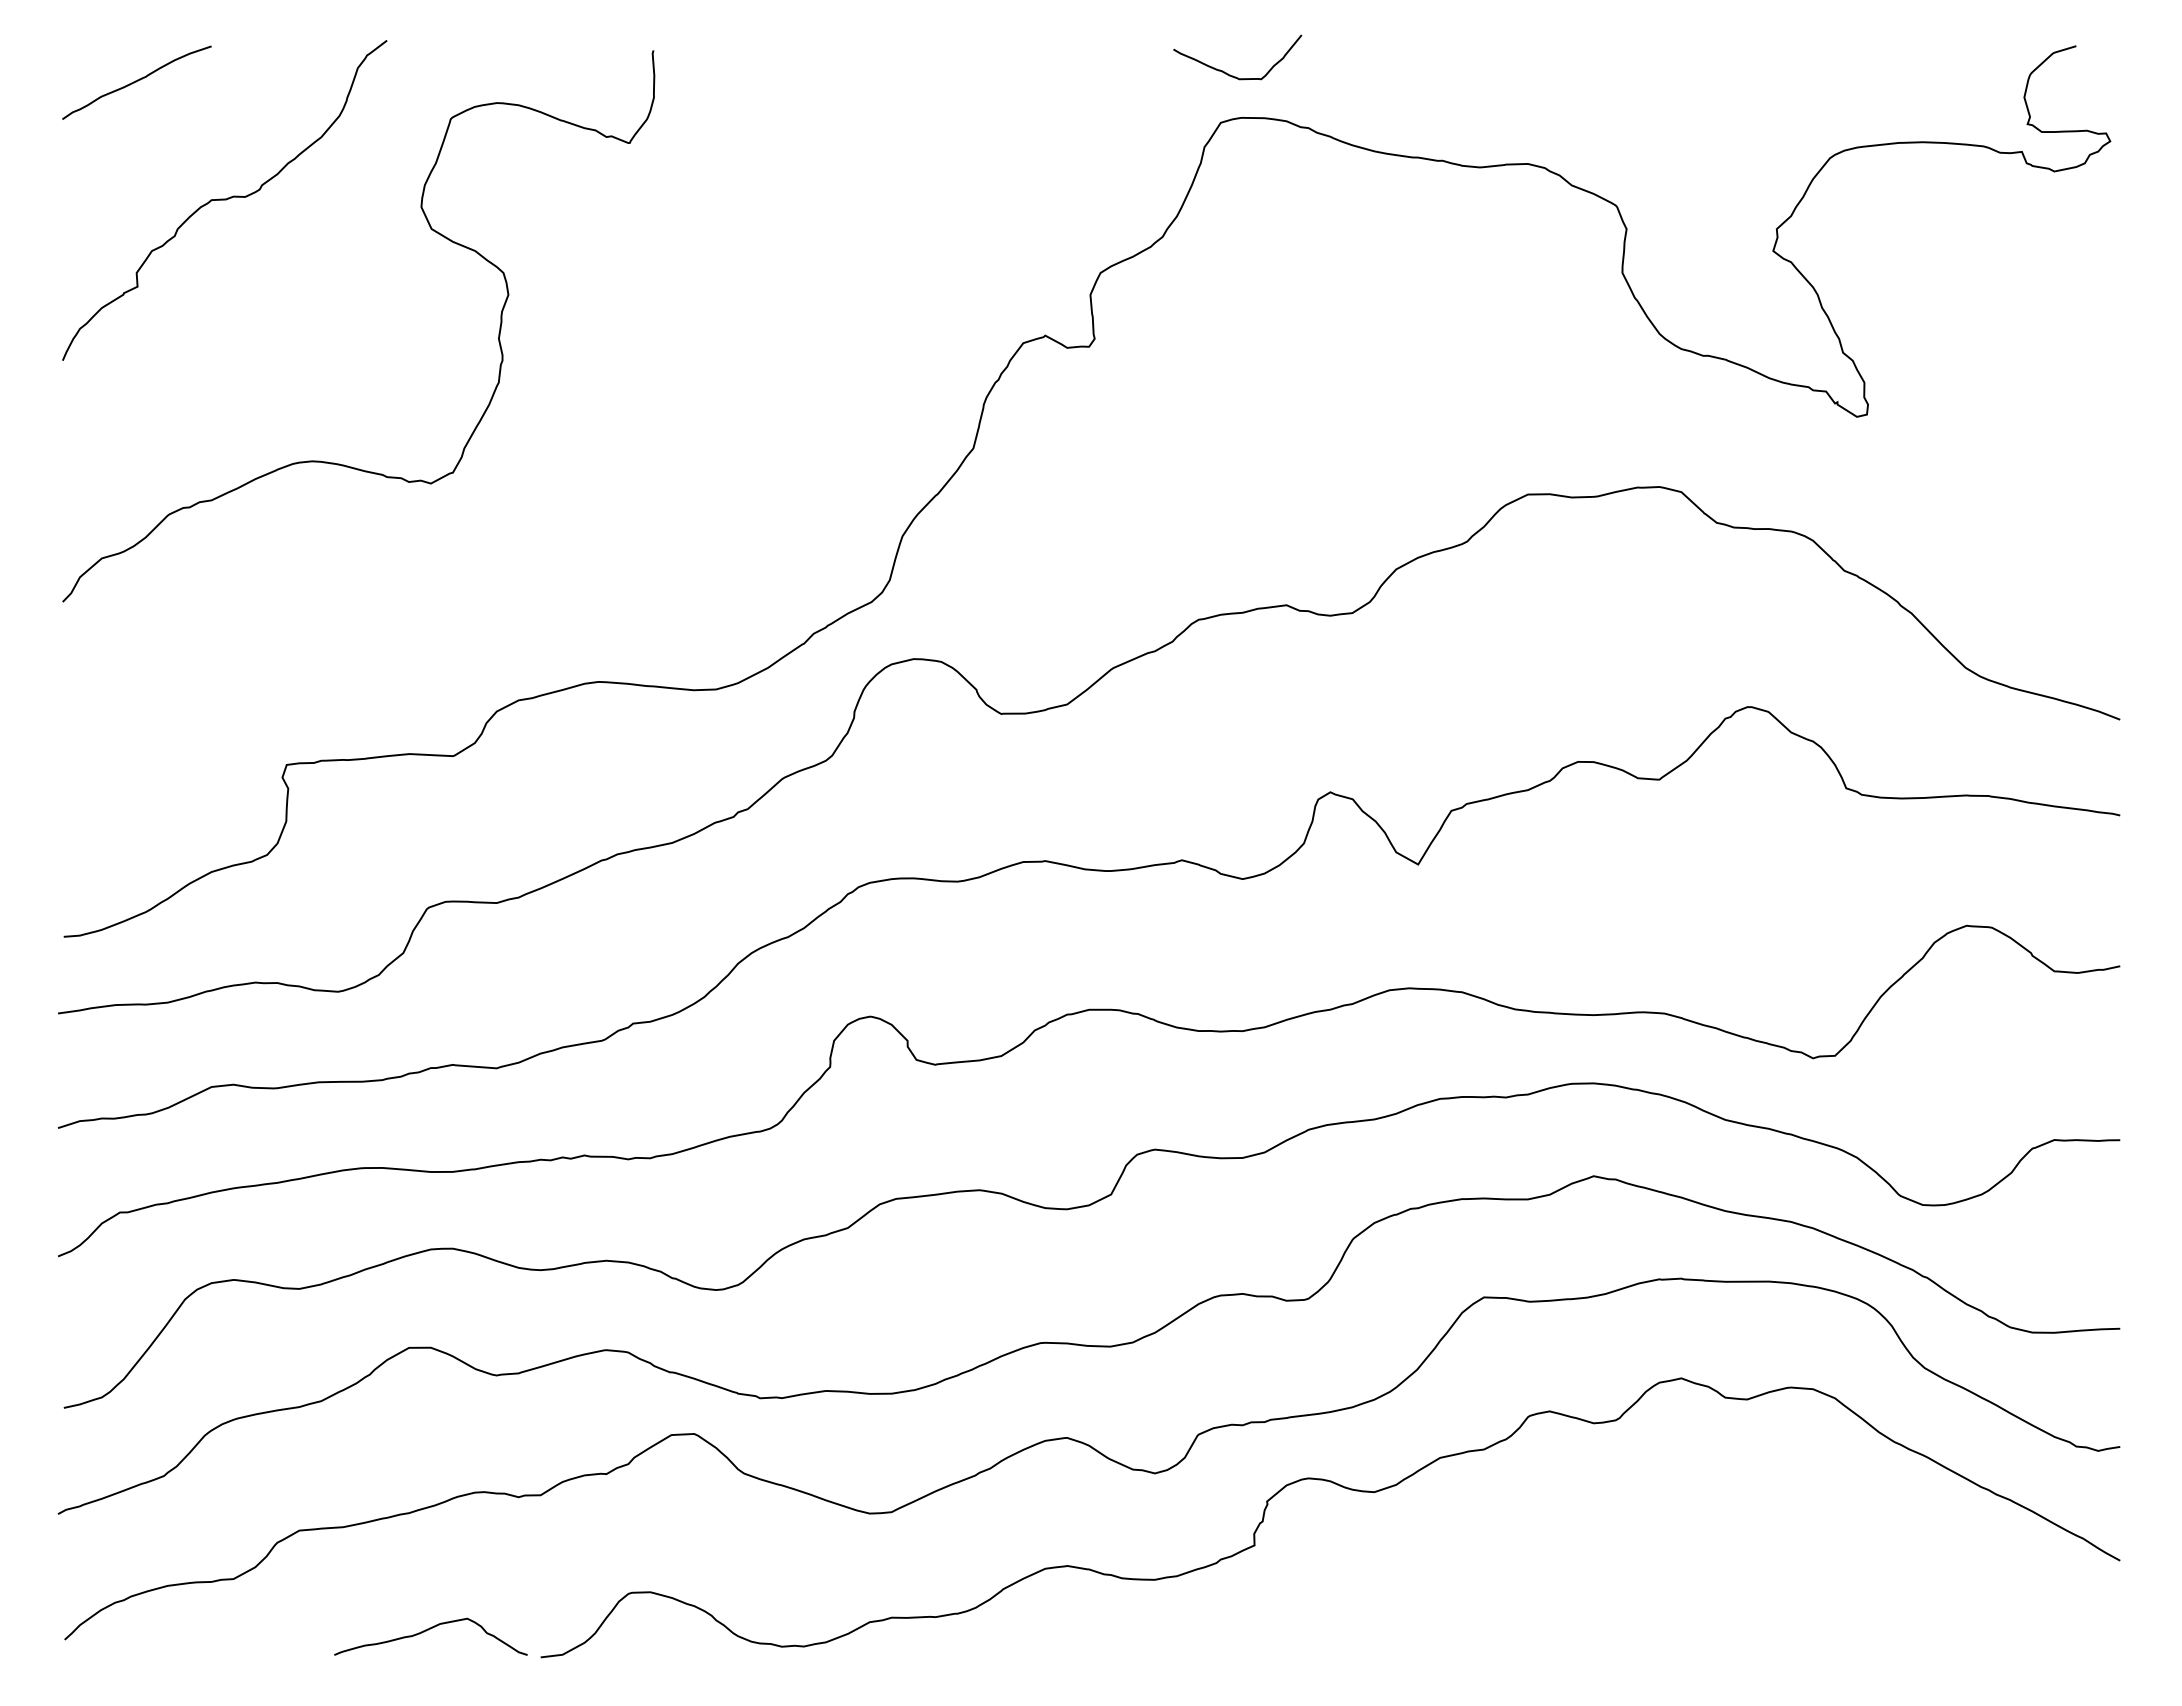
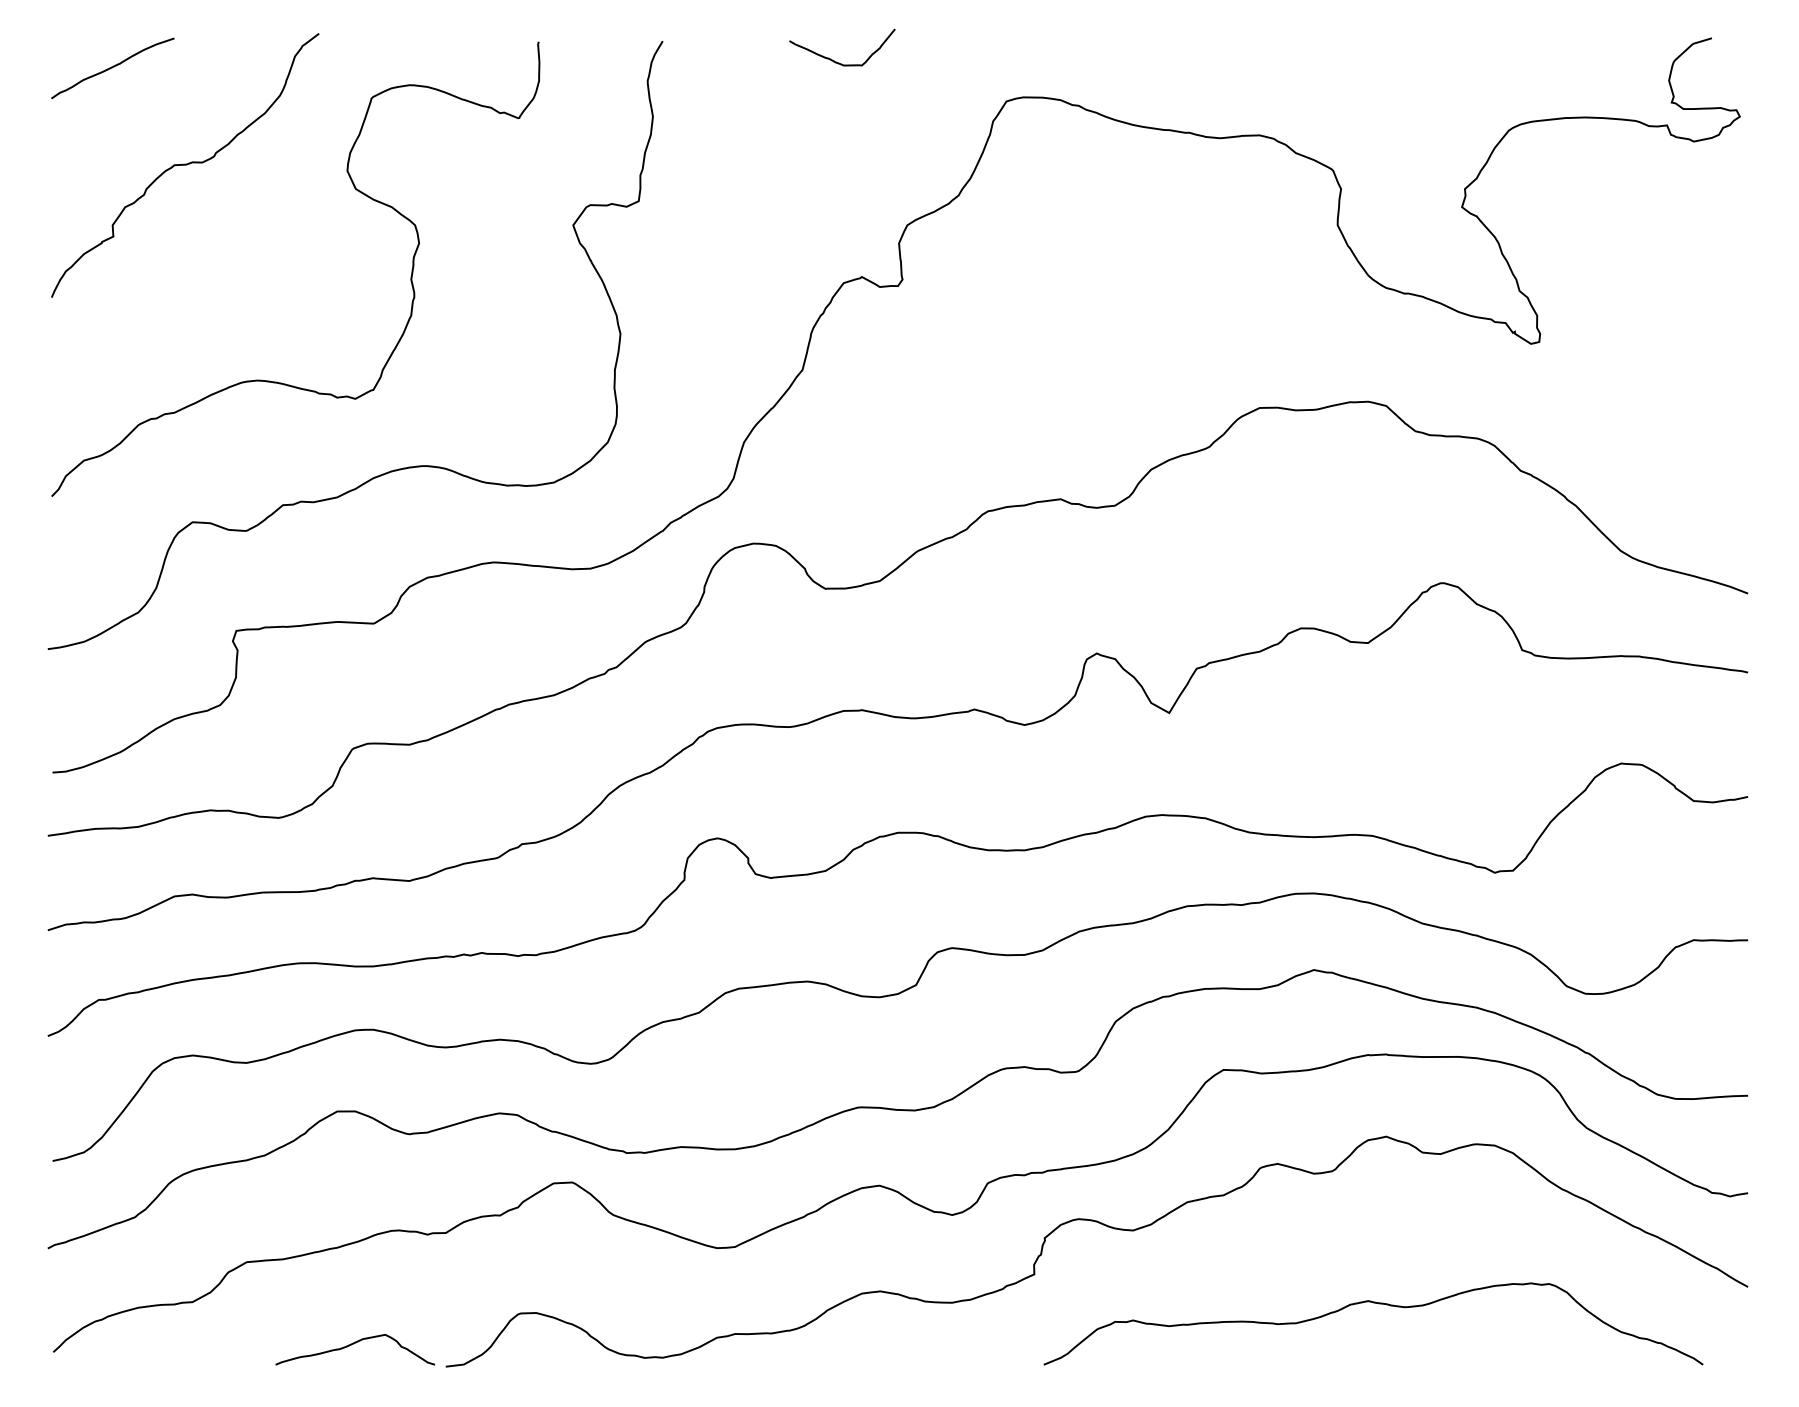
curve: (1228, 73) -> (834, 60), moved
curve: (474, 570) -> (391, 470), added
curve: (1670, 1581) -> (1377, 1304), added

